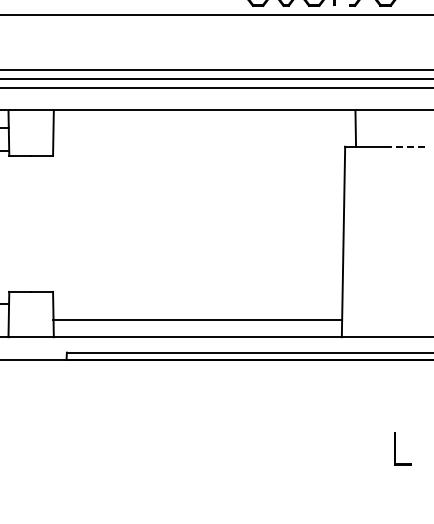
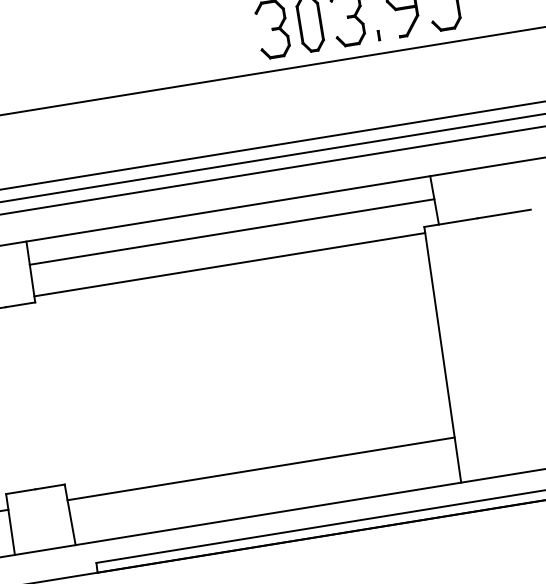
line: (204, 127) -> (231, 231), added
line: (404, 146) -> (503, 213), dashed -> solid
line: (199, 151) -> (230, 264), added
line: (197, 319) -> (260, 468), moved

